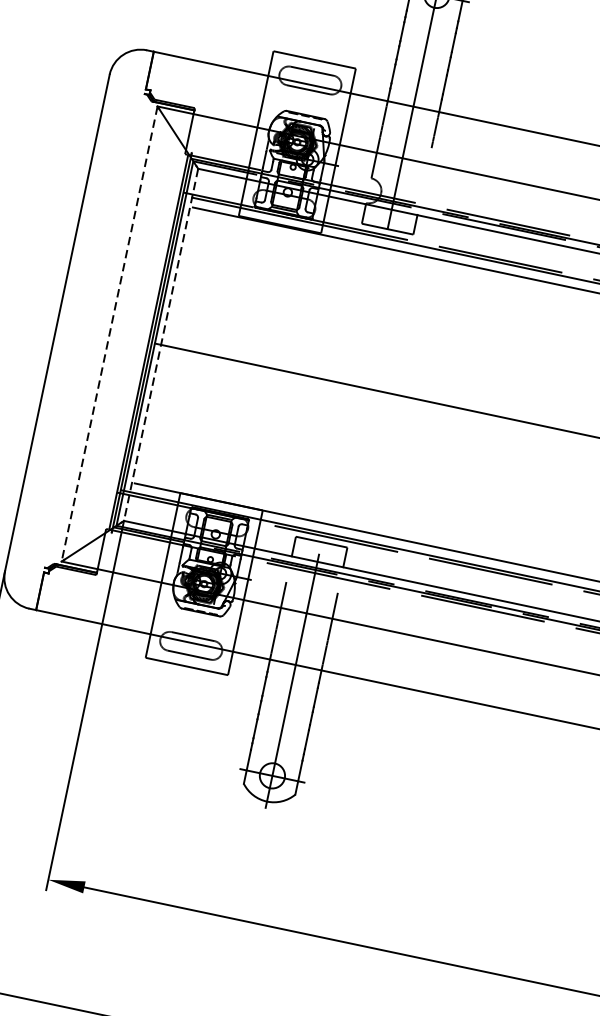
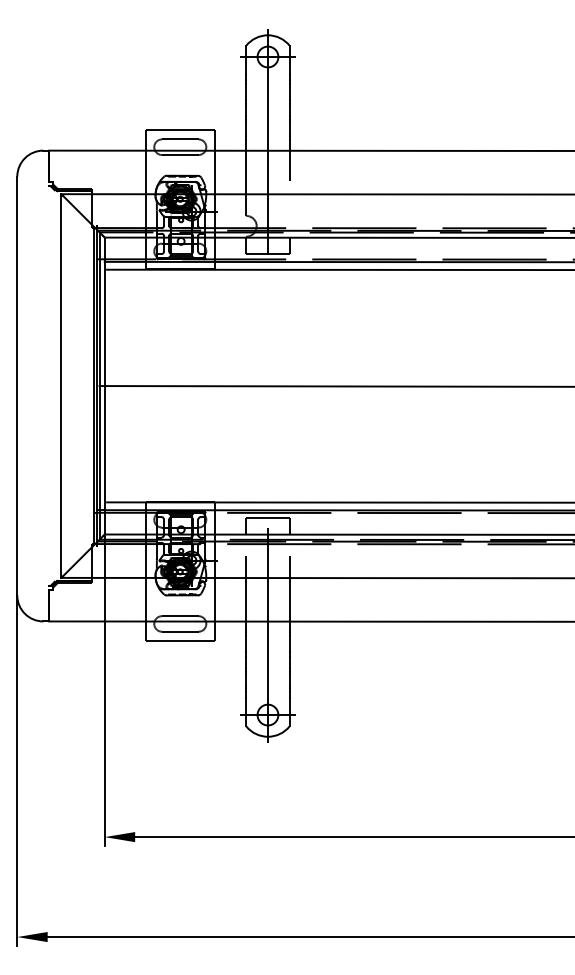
line: (109, 334) -> (61, 386), dashed -> solid
line: (160, 345) -> (104, 386), dashed -> solid

